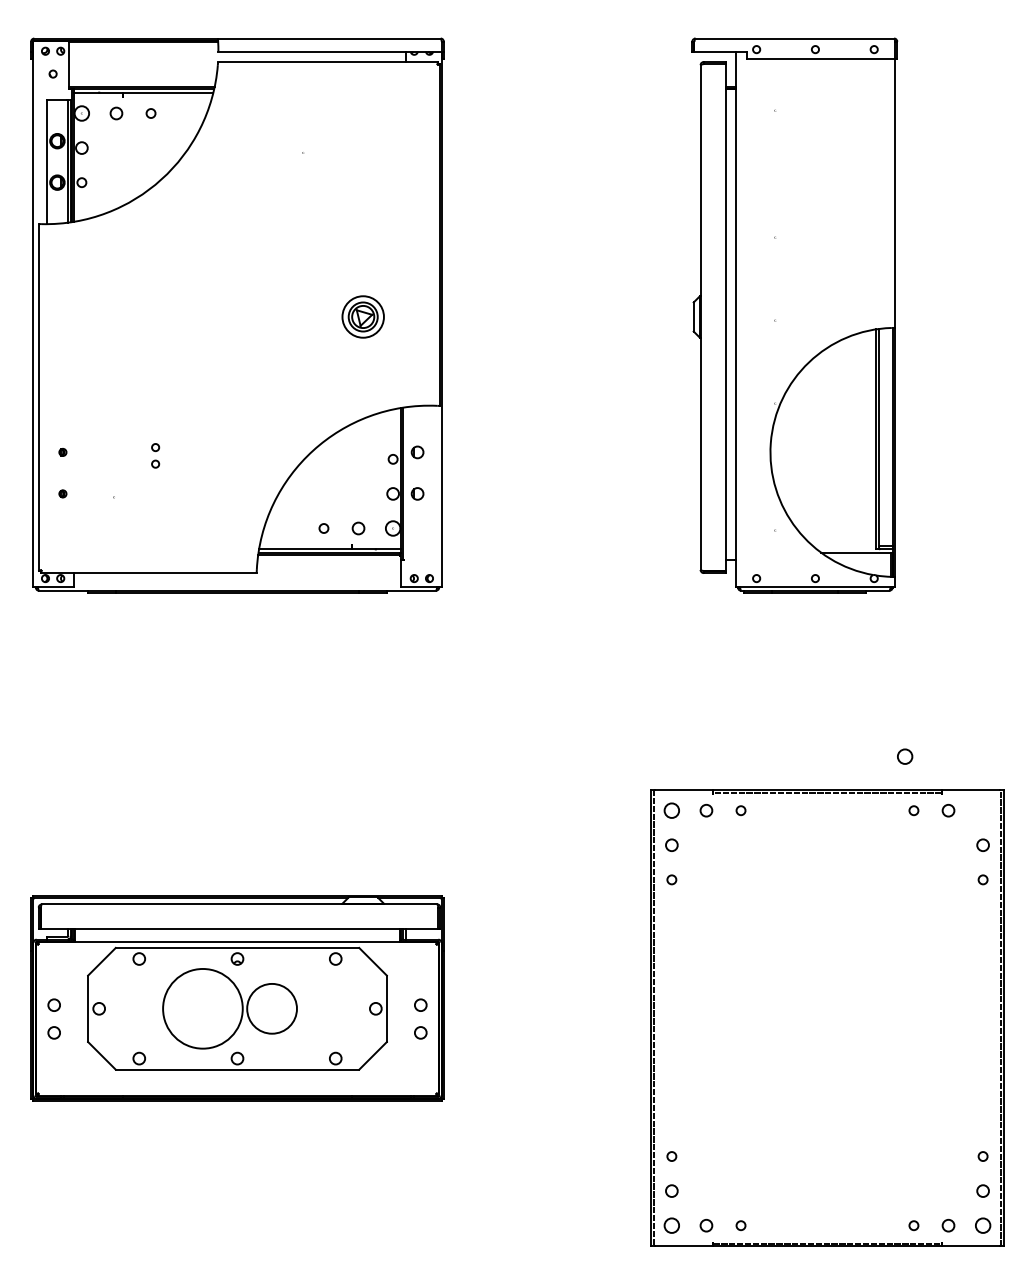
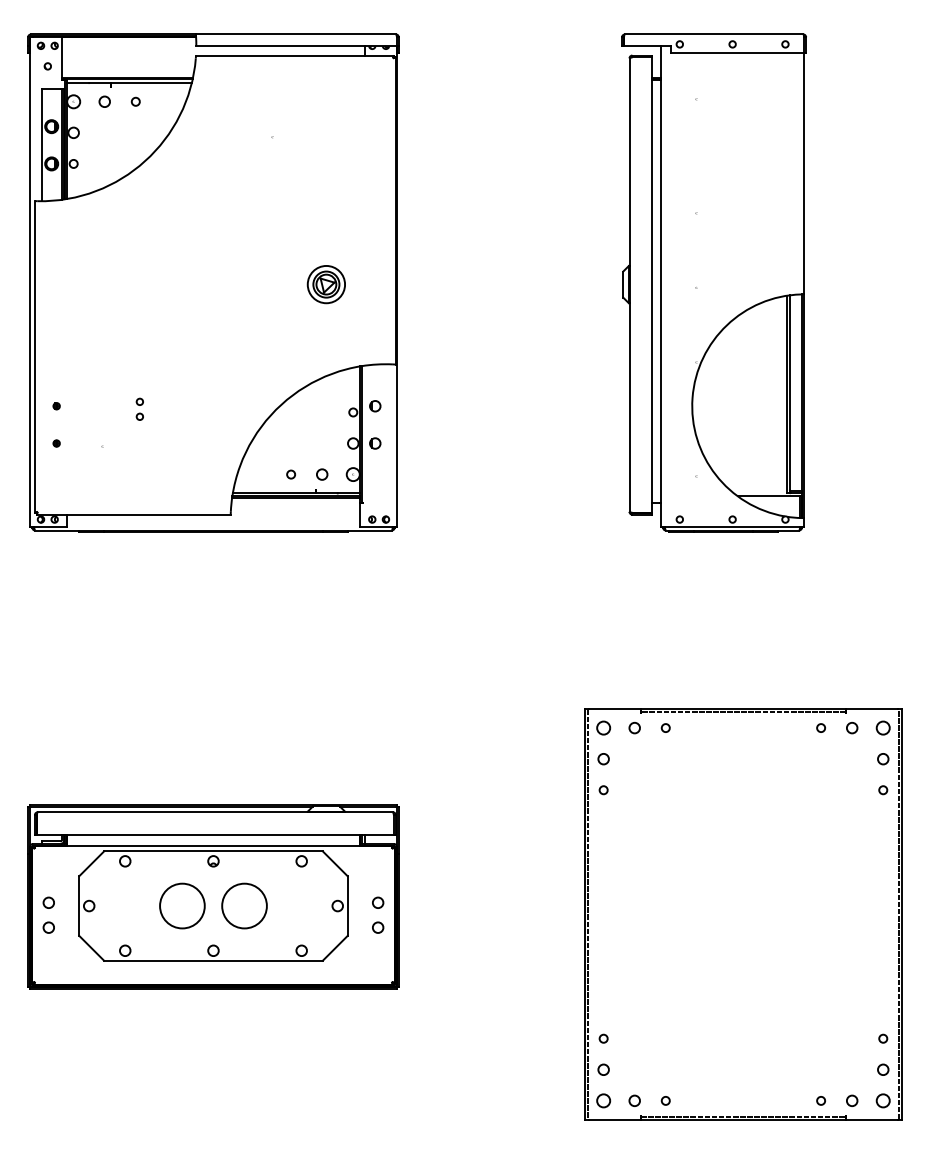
circle: (905, 756) -> (883, 727), moved
circle: (202, 1008) -> (182, 905), size x0.62

